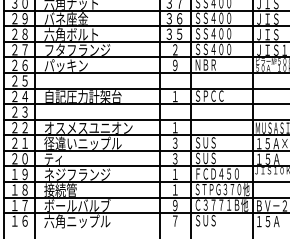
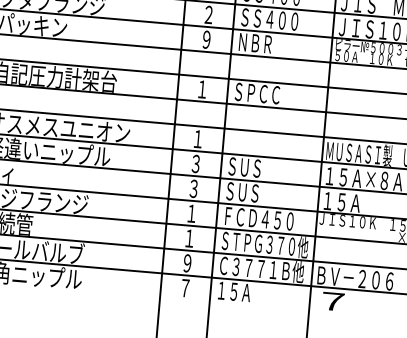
text: (205, 220) -> (233, 291), ＳＵＳ -> １５Ａ
text: (268, 221) -> (334, 301), １５Ａ -> ７

